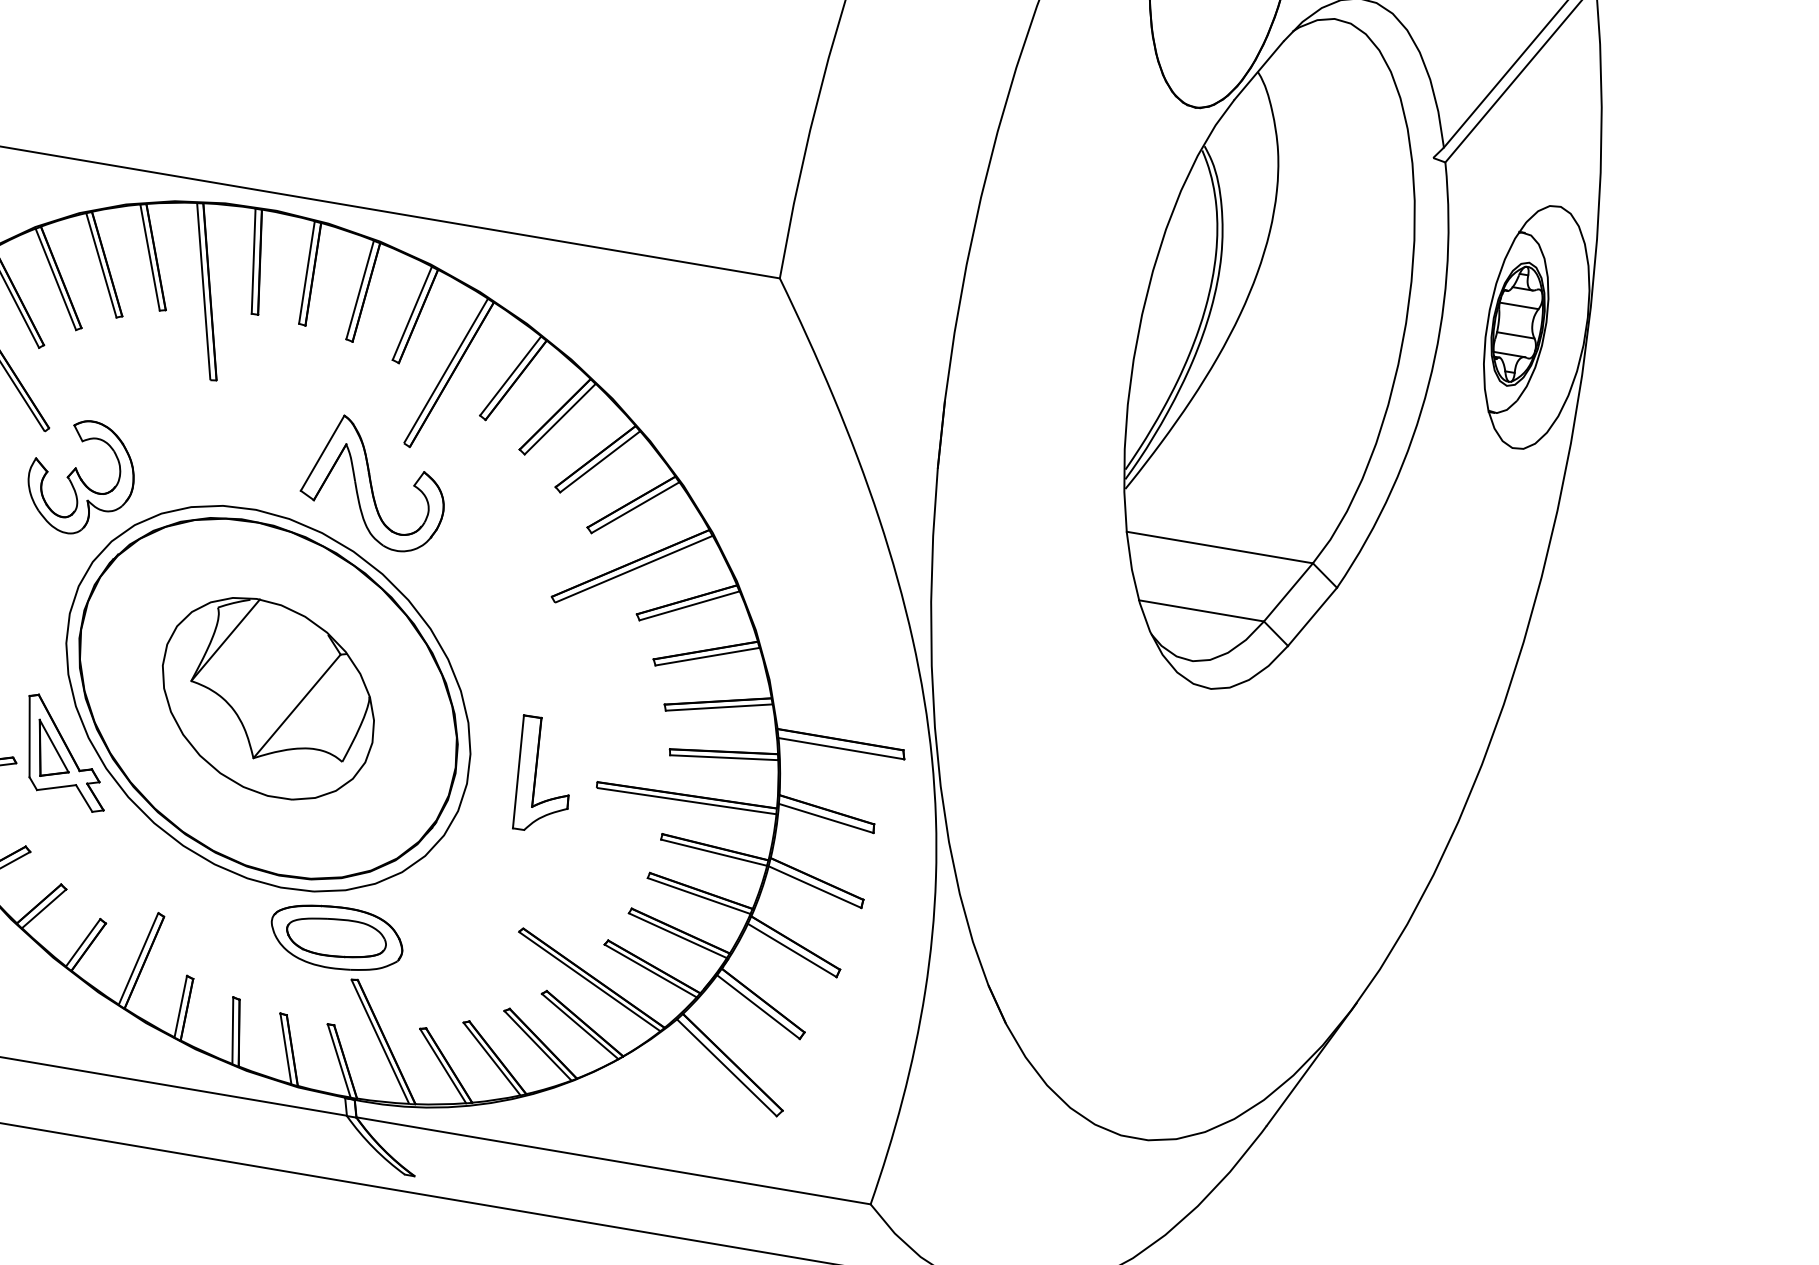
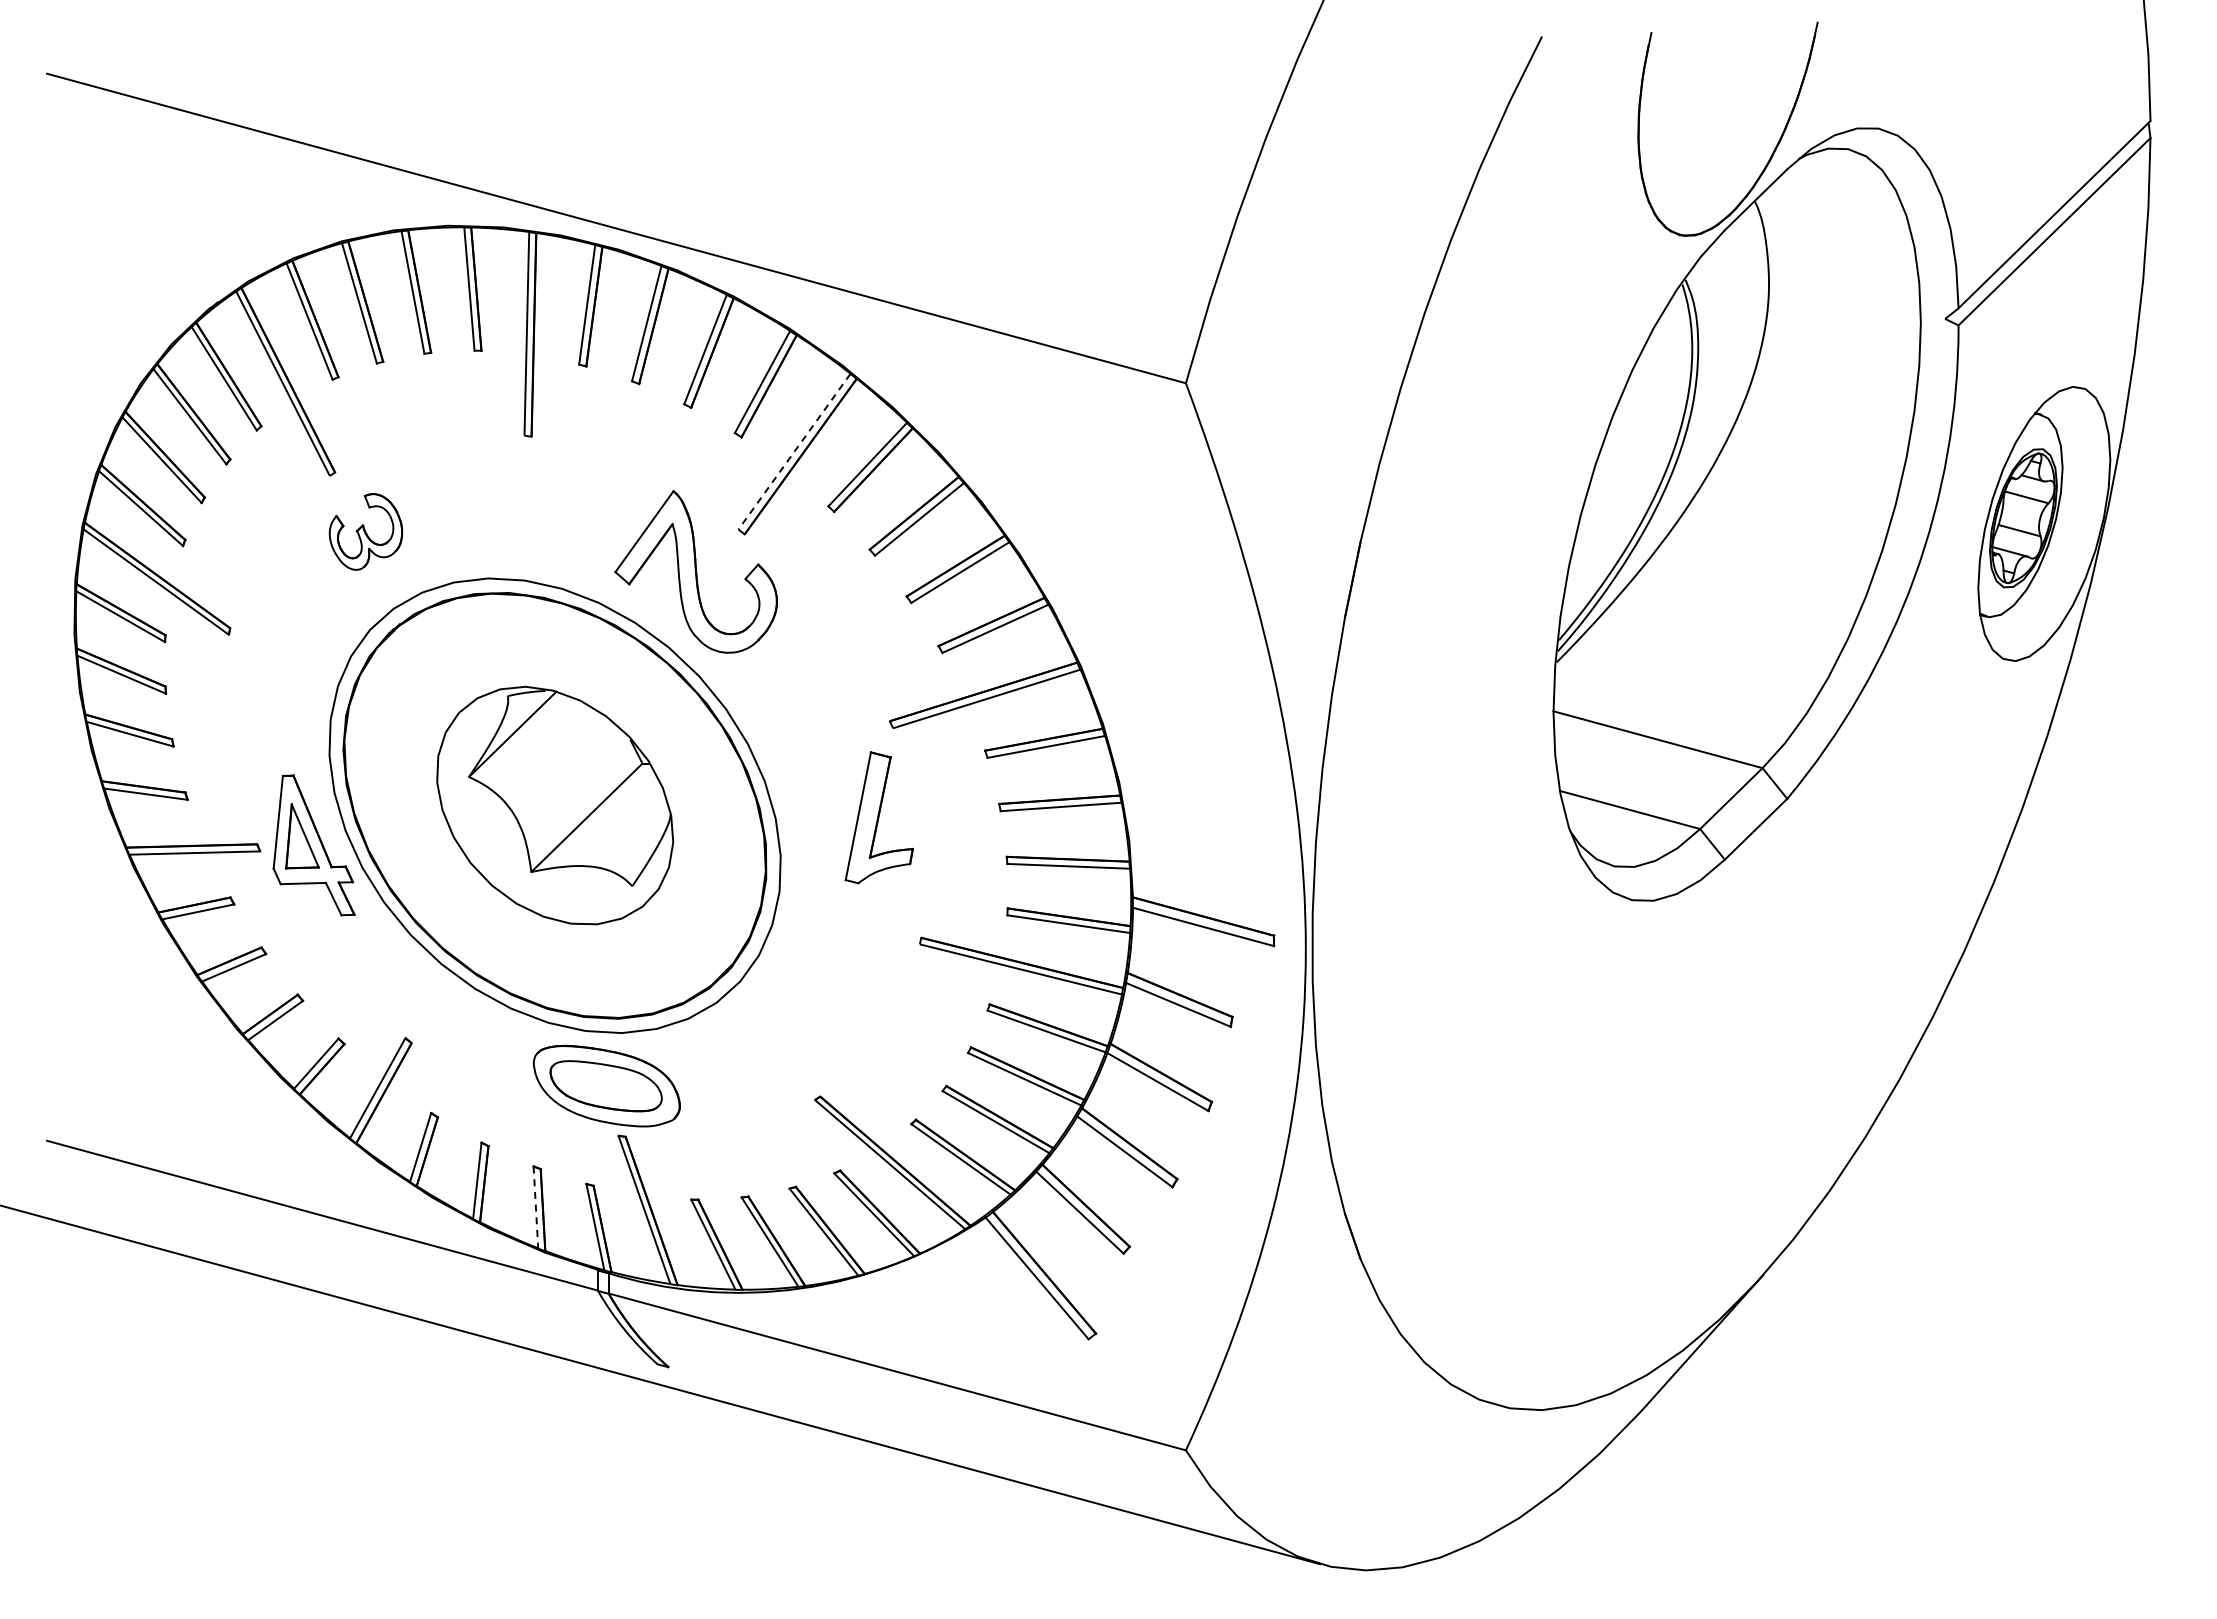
line: (446, 370) -> (794, 451), solid -> dashed
part: (80, 476) -> (365, 531), size x0.6
part: (536, 771) -> (878, 817), moved
line: (285, 1049) -> (535, 1208), solid -> dashed

